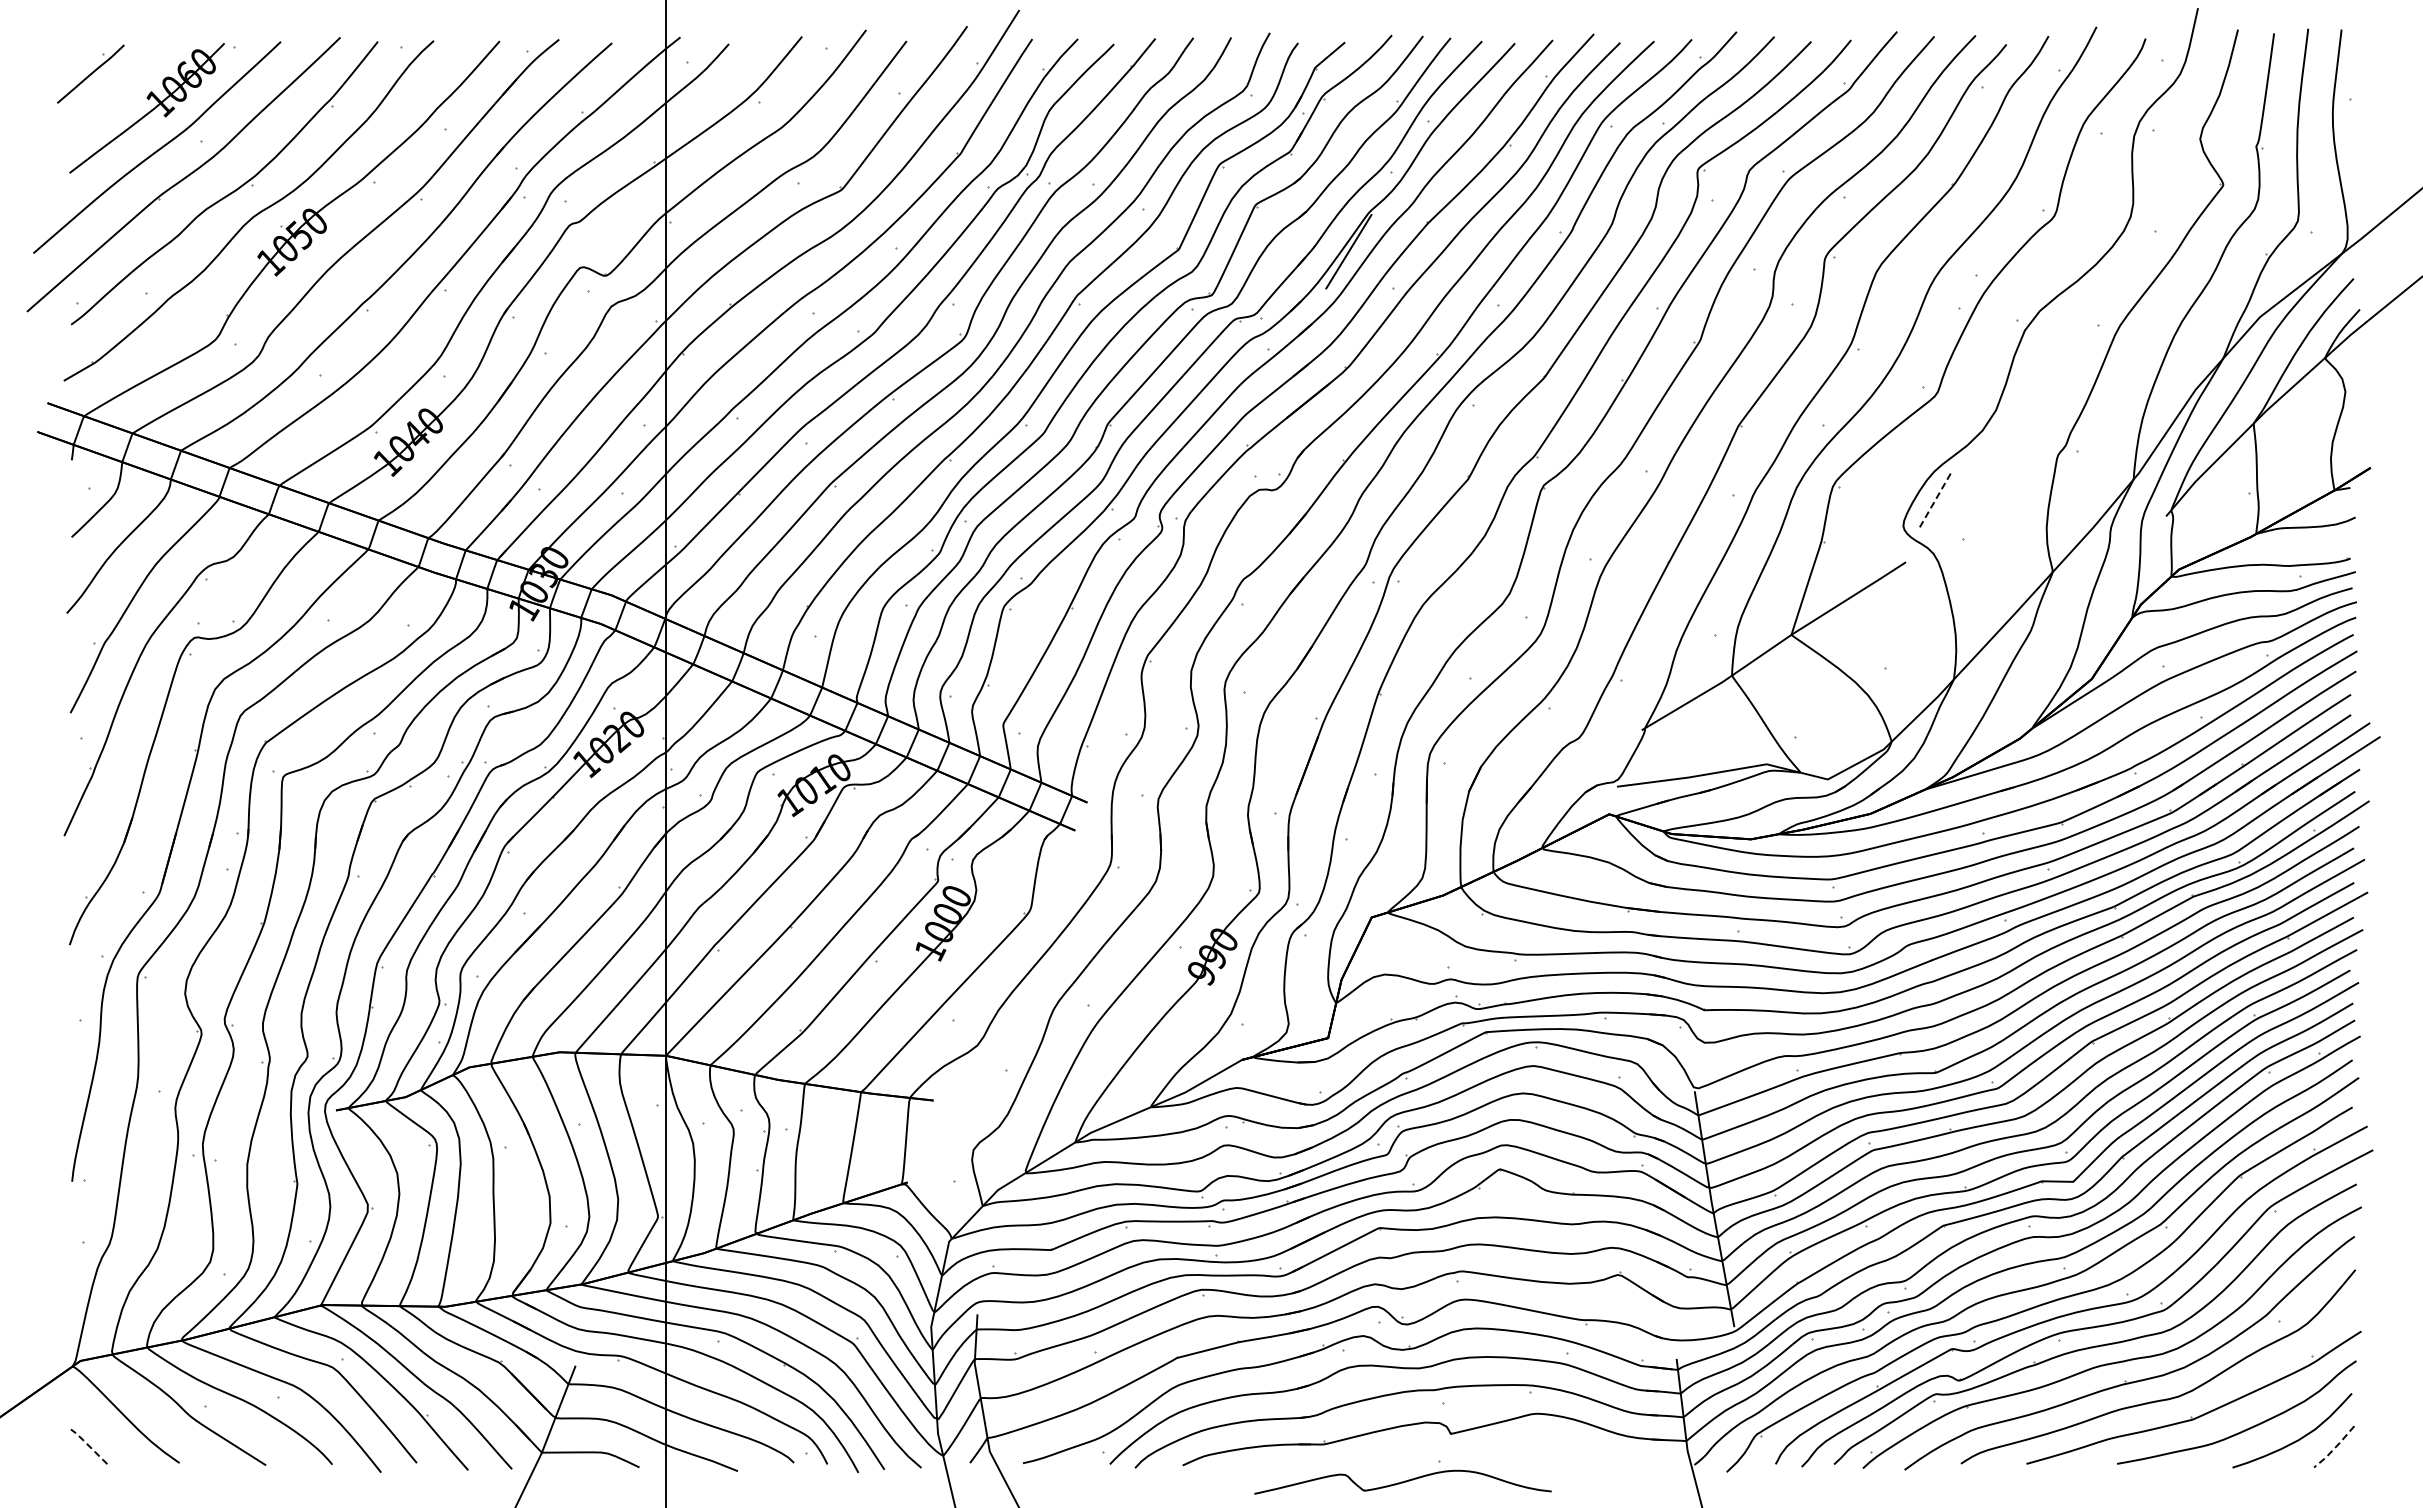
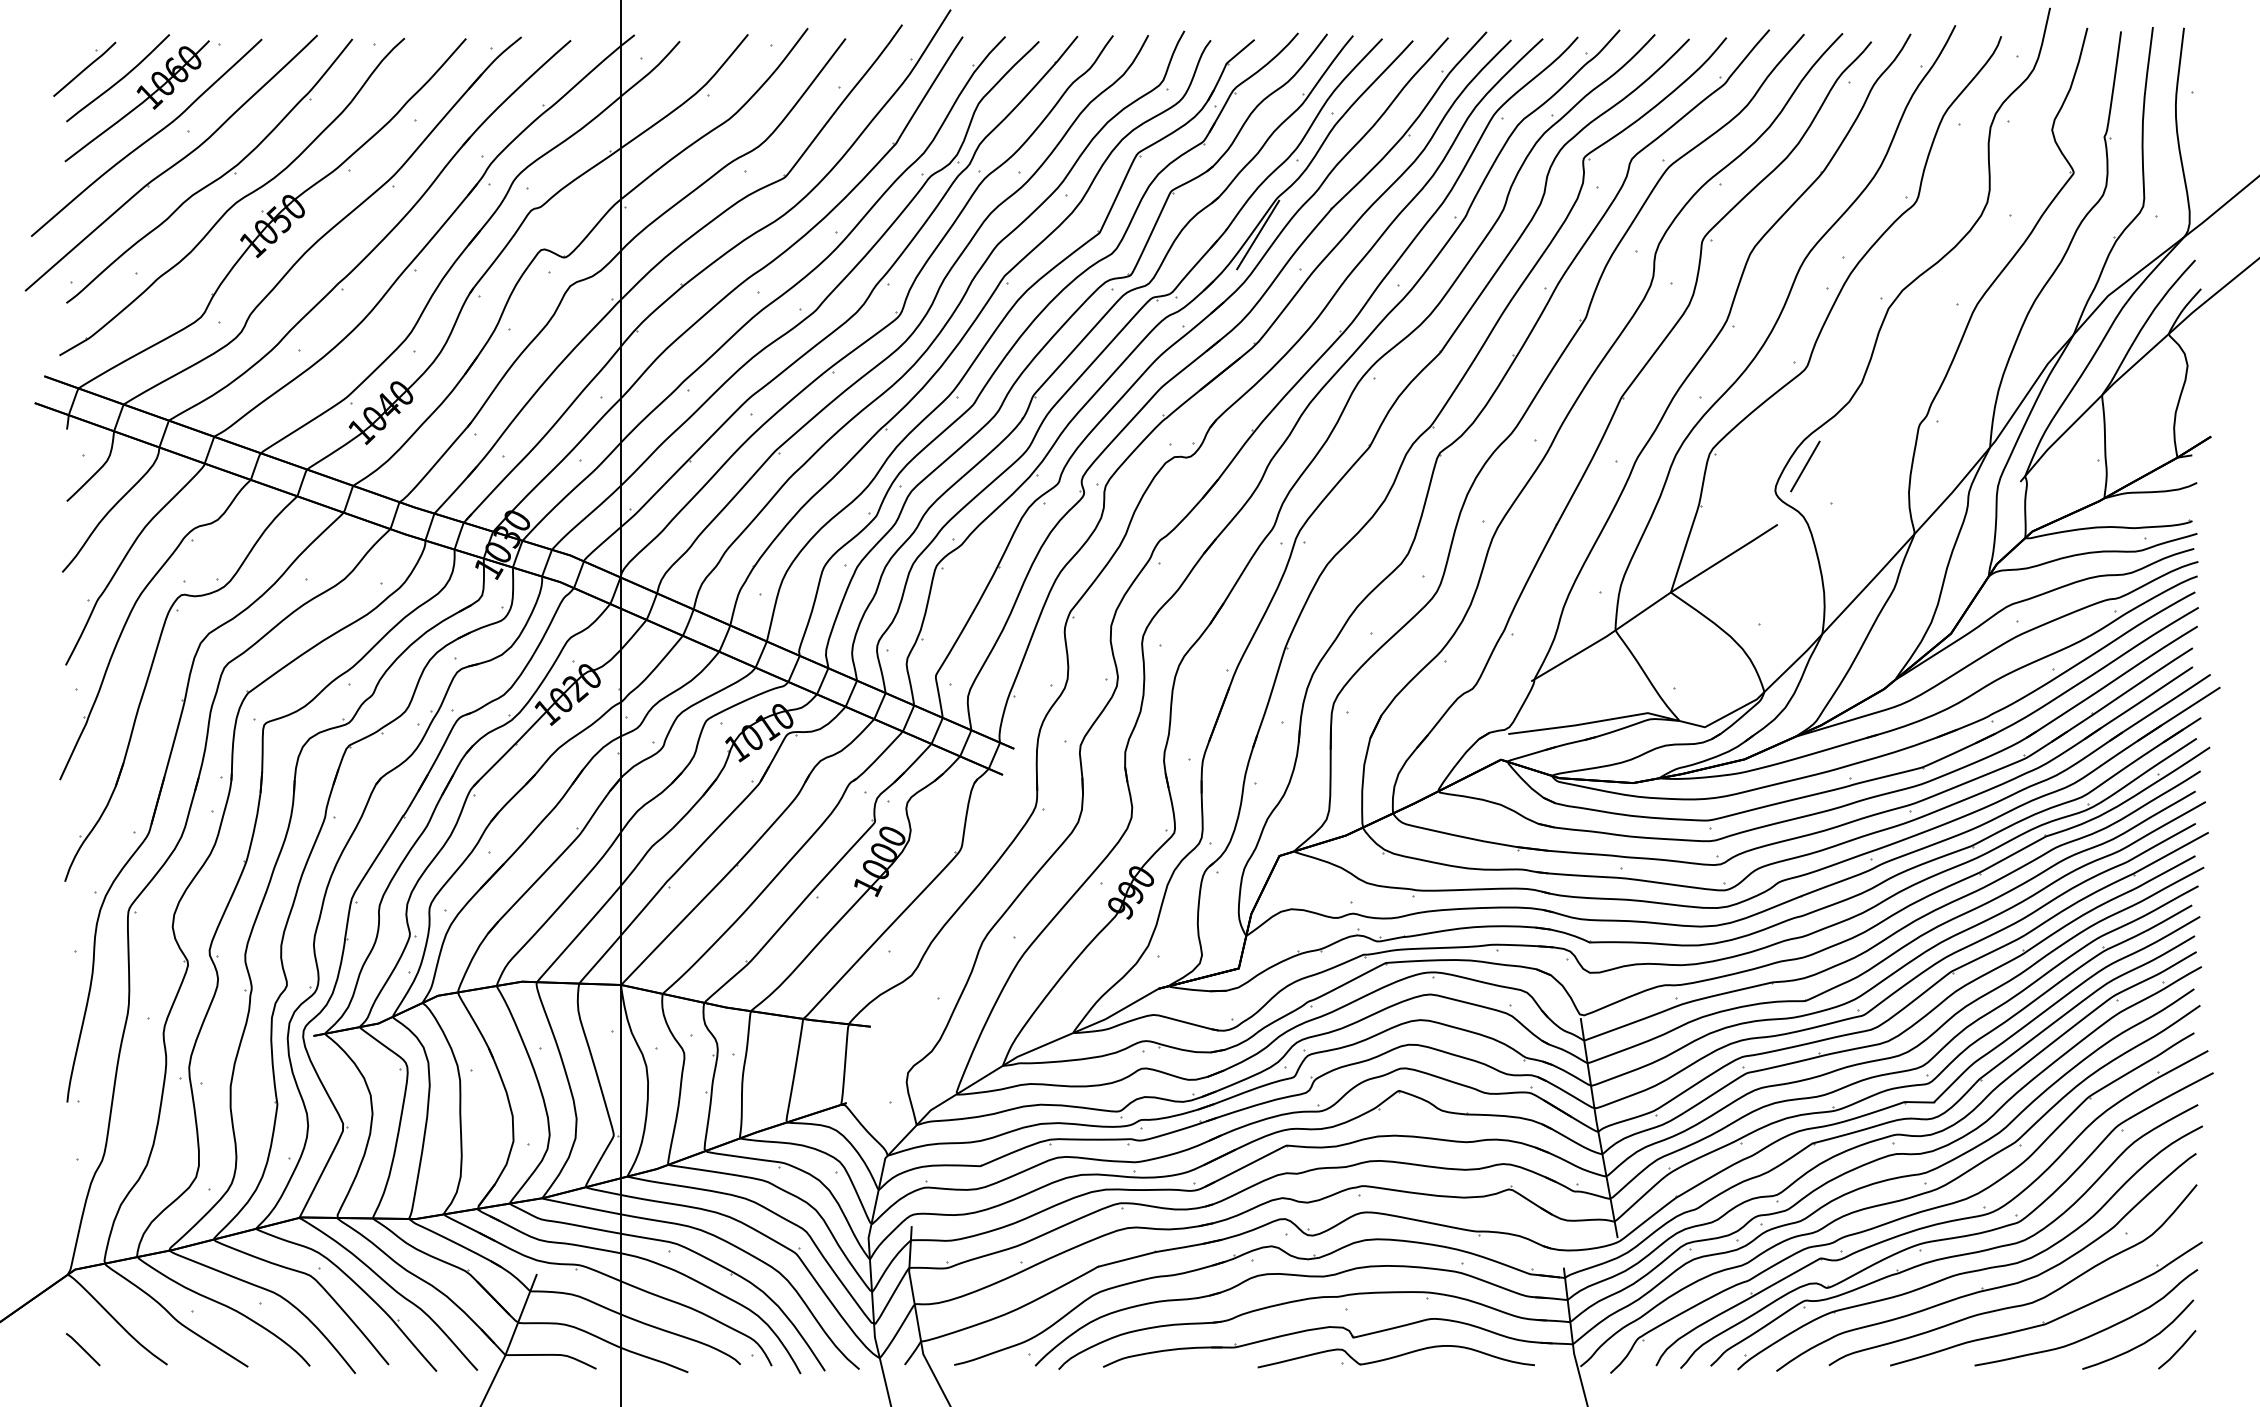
curve: (128, 84) -> (119, 79), added
line: (1935, 499) -> (1805, 466), dashed -> solid
line: (88, 1445) -> (82, 1348), dashed -> solid
line: (2334, 1448) -> (2177, 1351), dashed -> solid
part: (1402, 1481) -> (1395, 1355), moved

